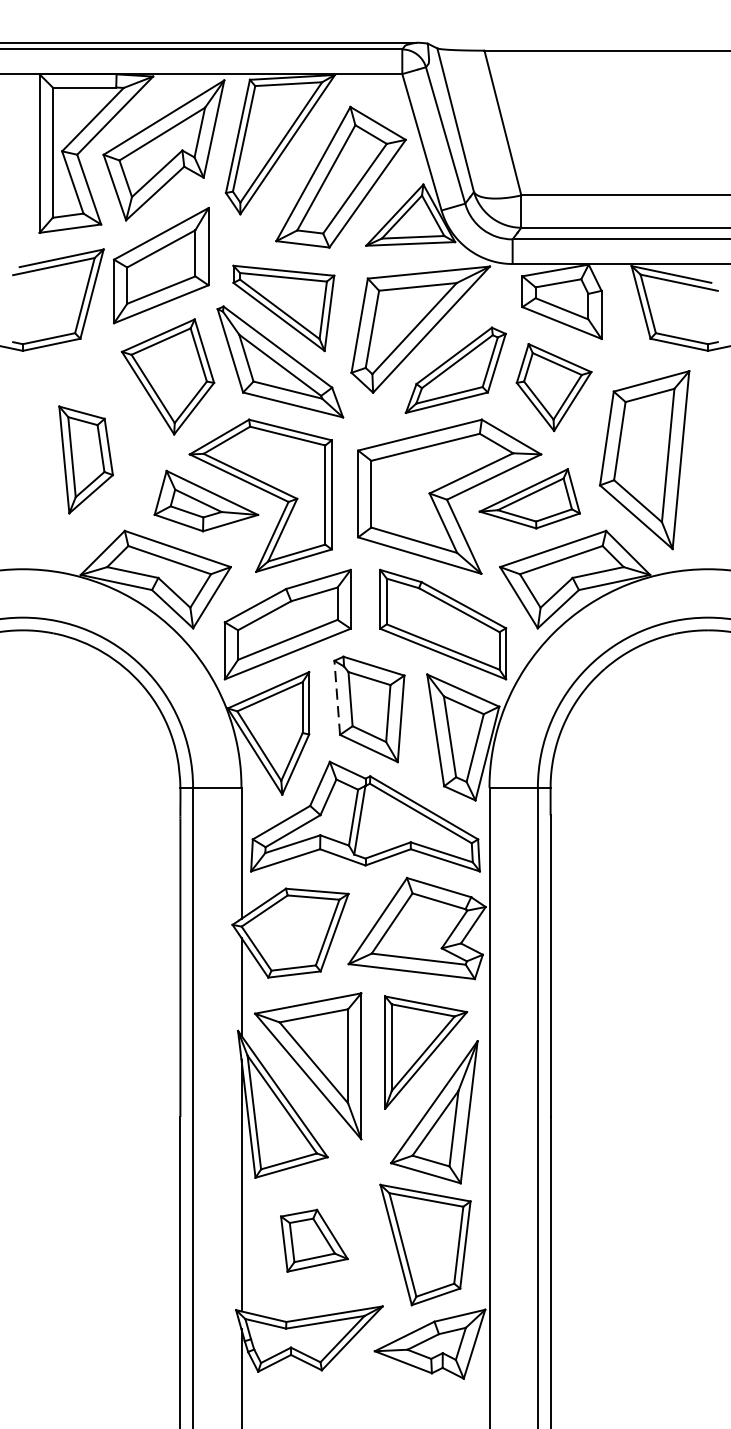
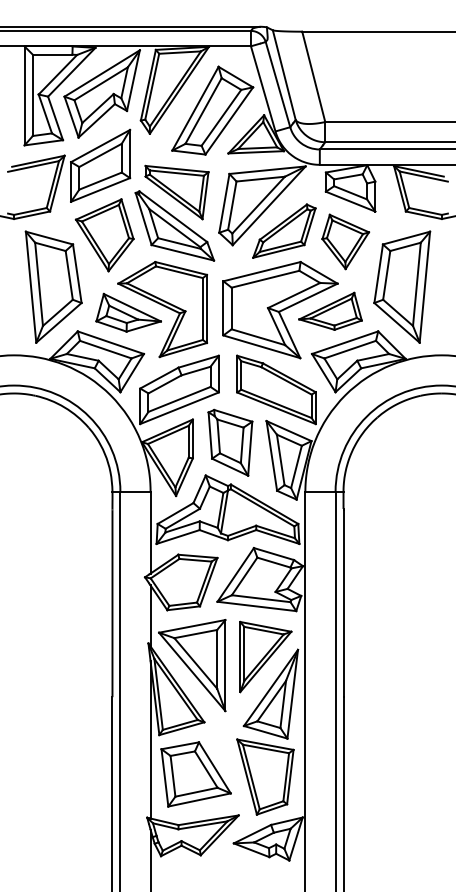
part: (85, 458) -> (53, 286), size x1.67
line: (337, 697) -> (210, 435), dashed -> solid
part: (313, 1240) -> (195, 774), size x1.67

